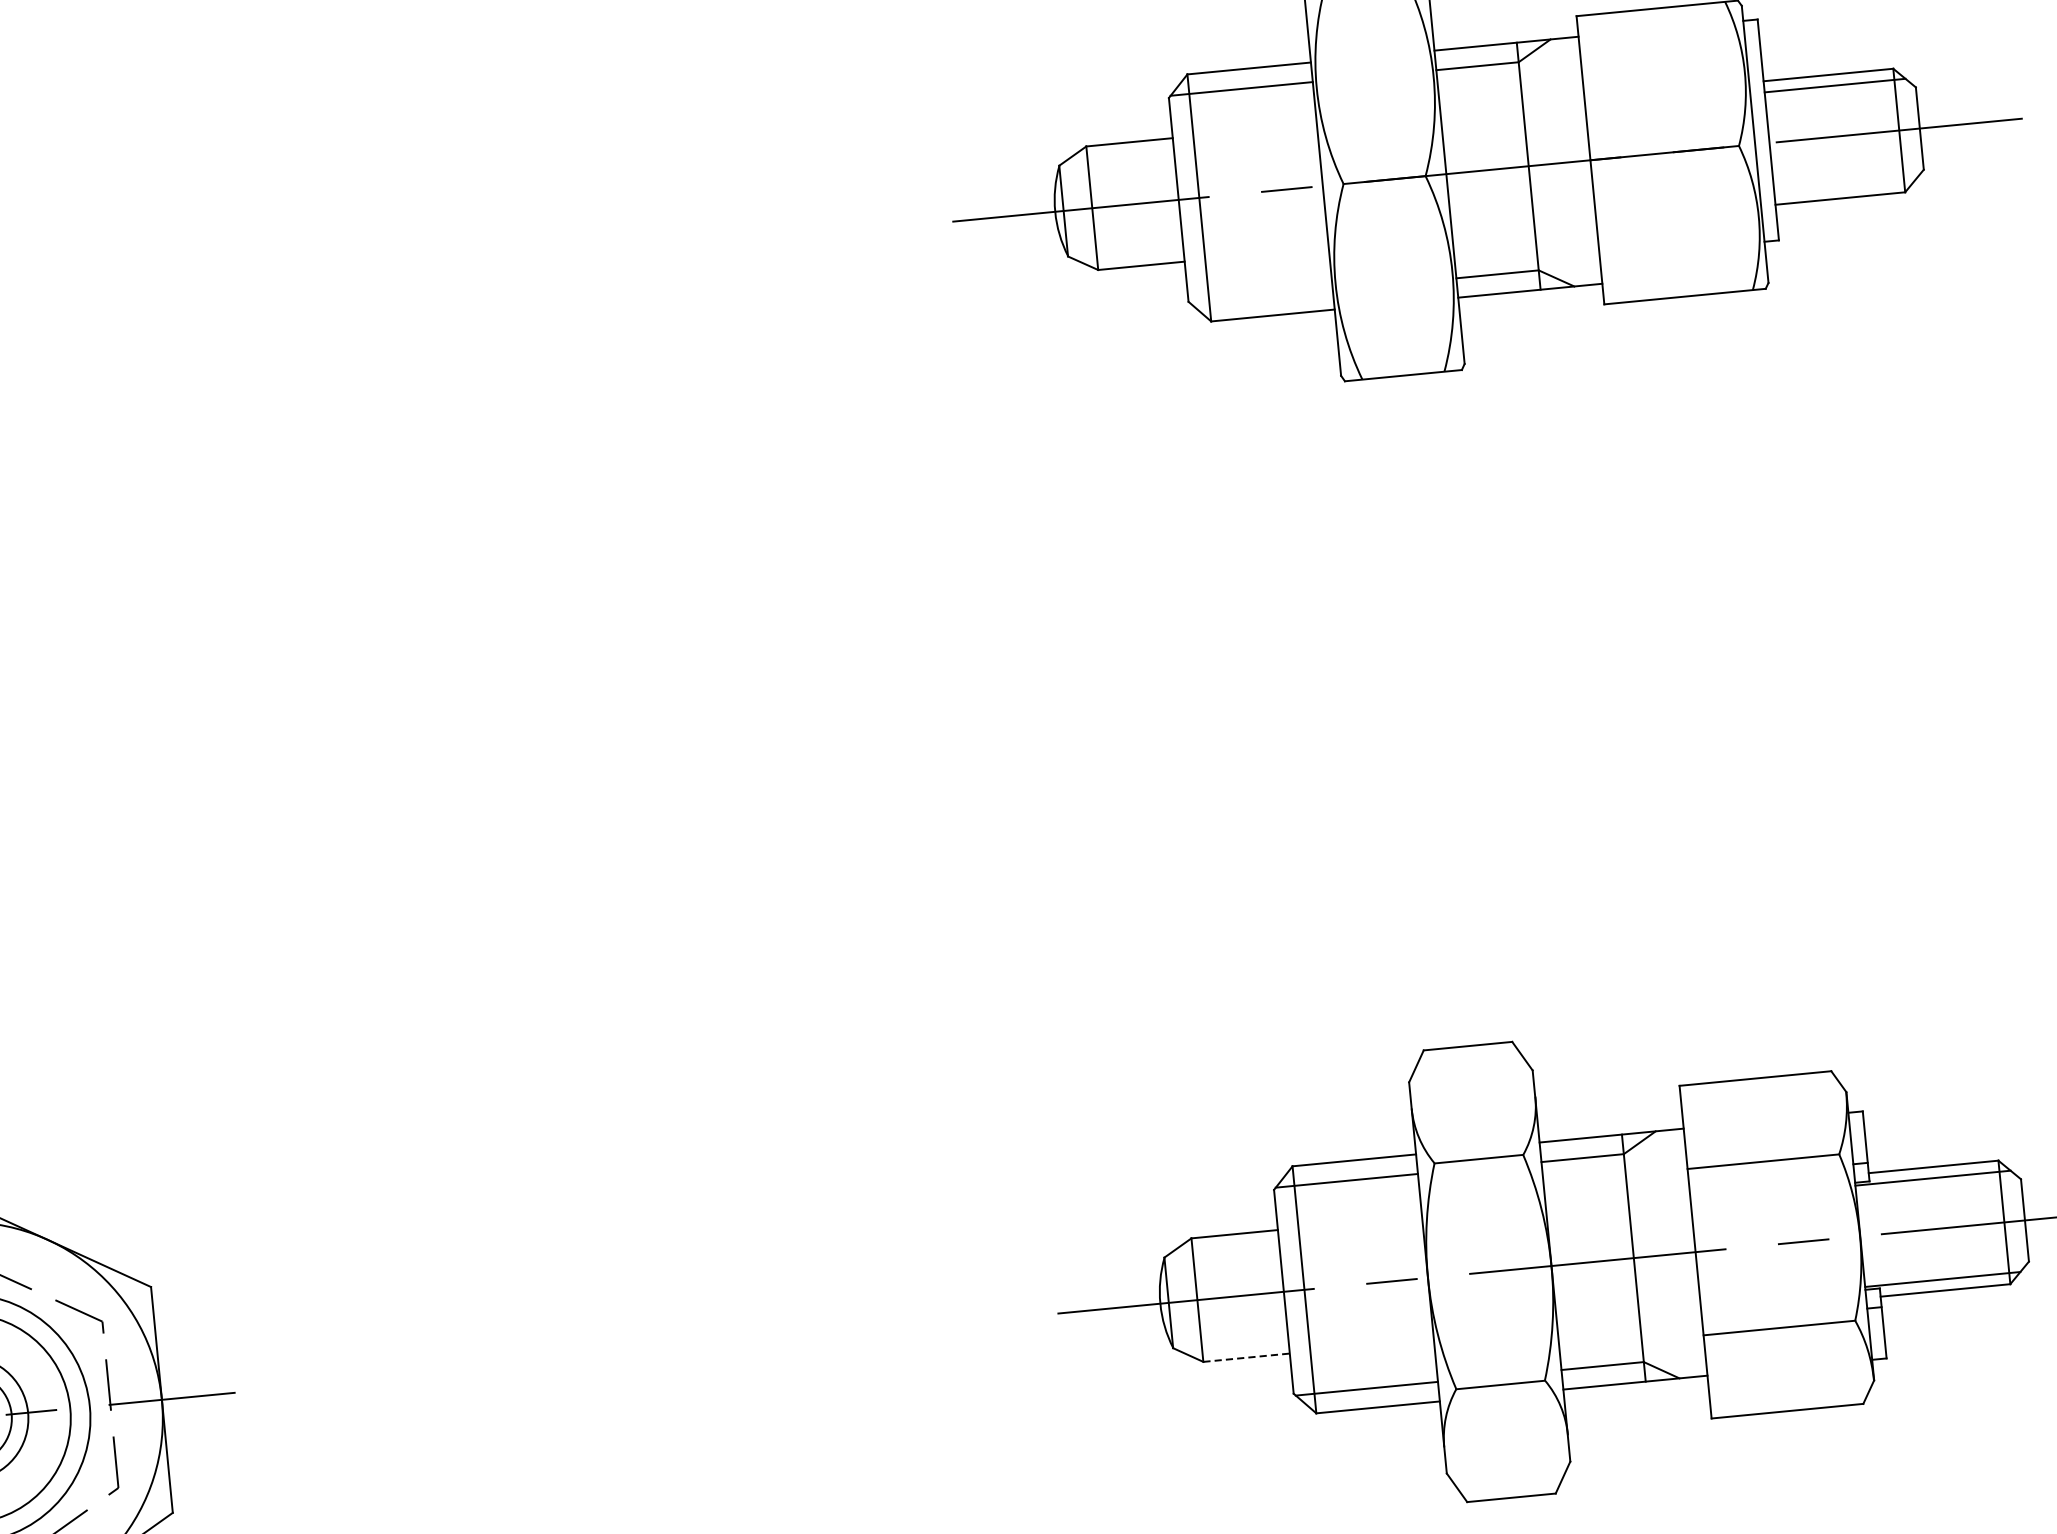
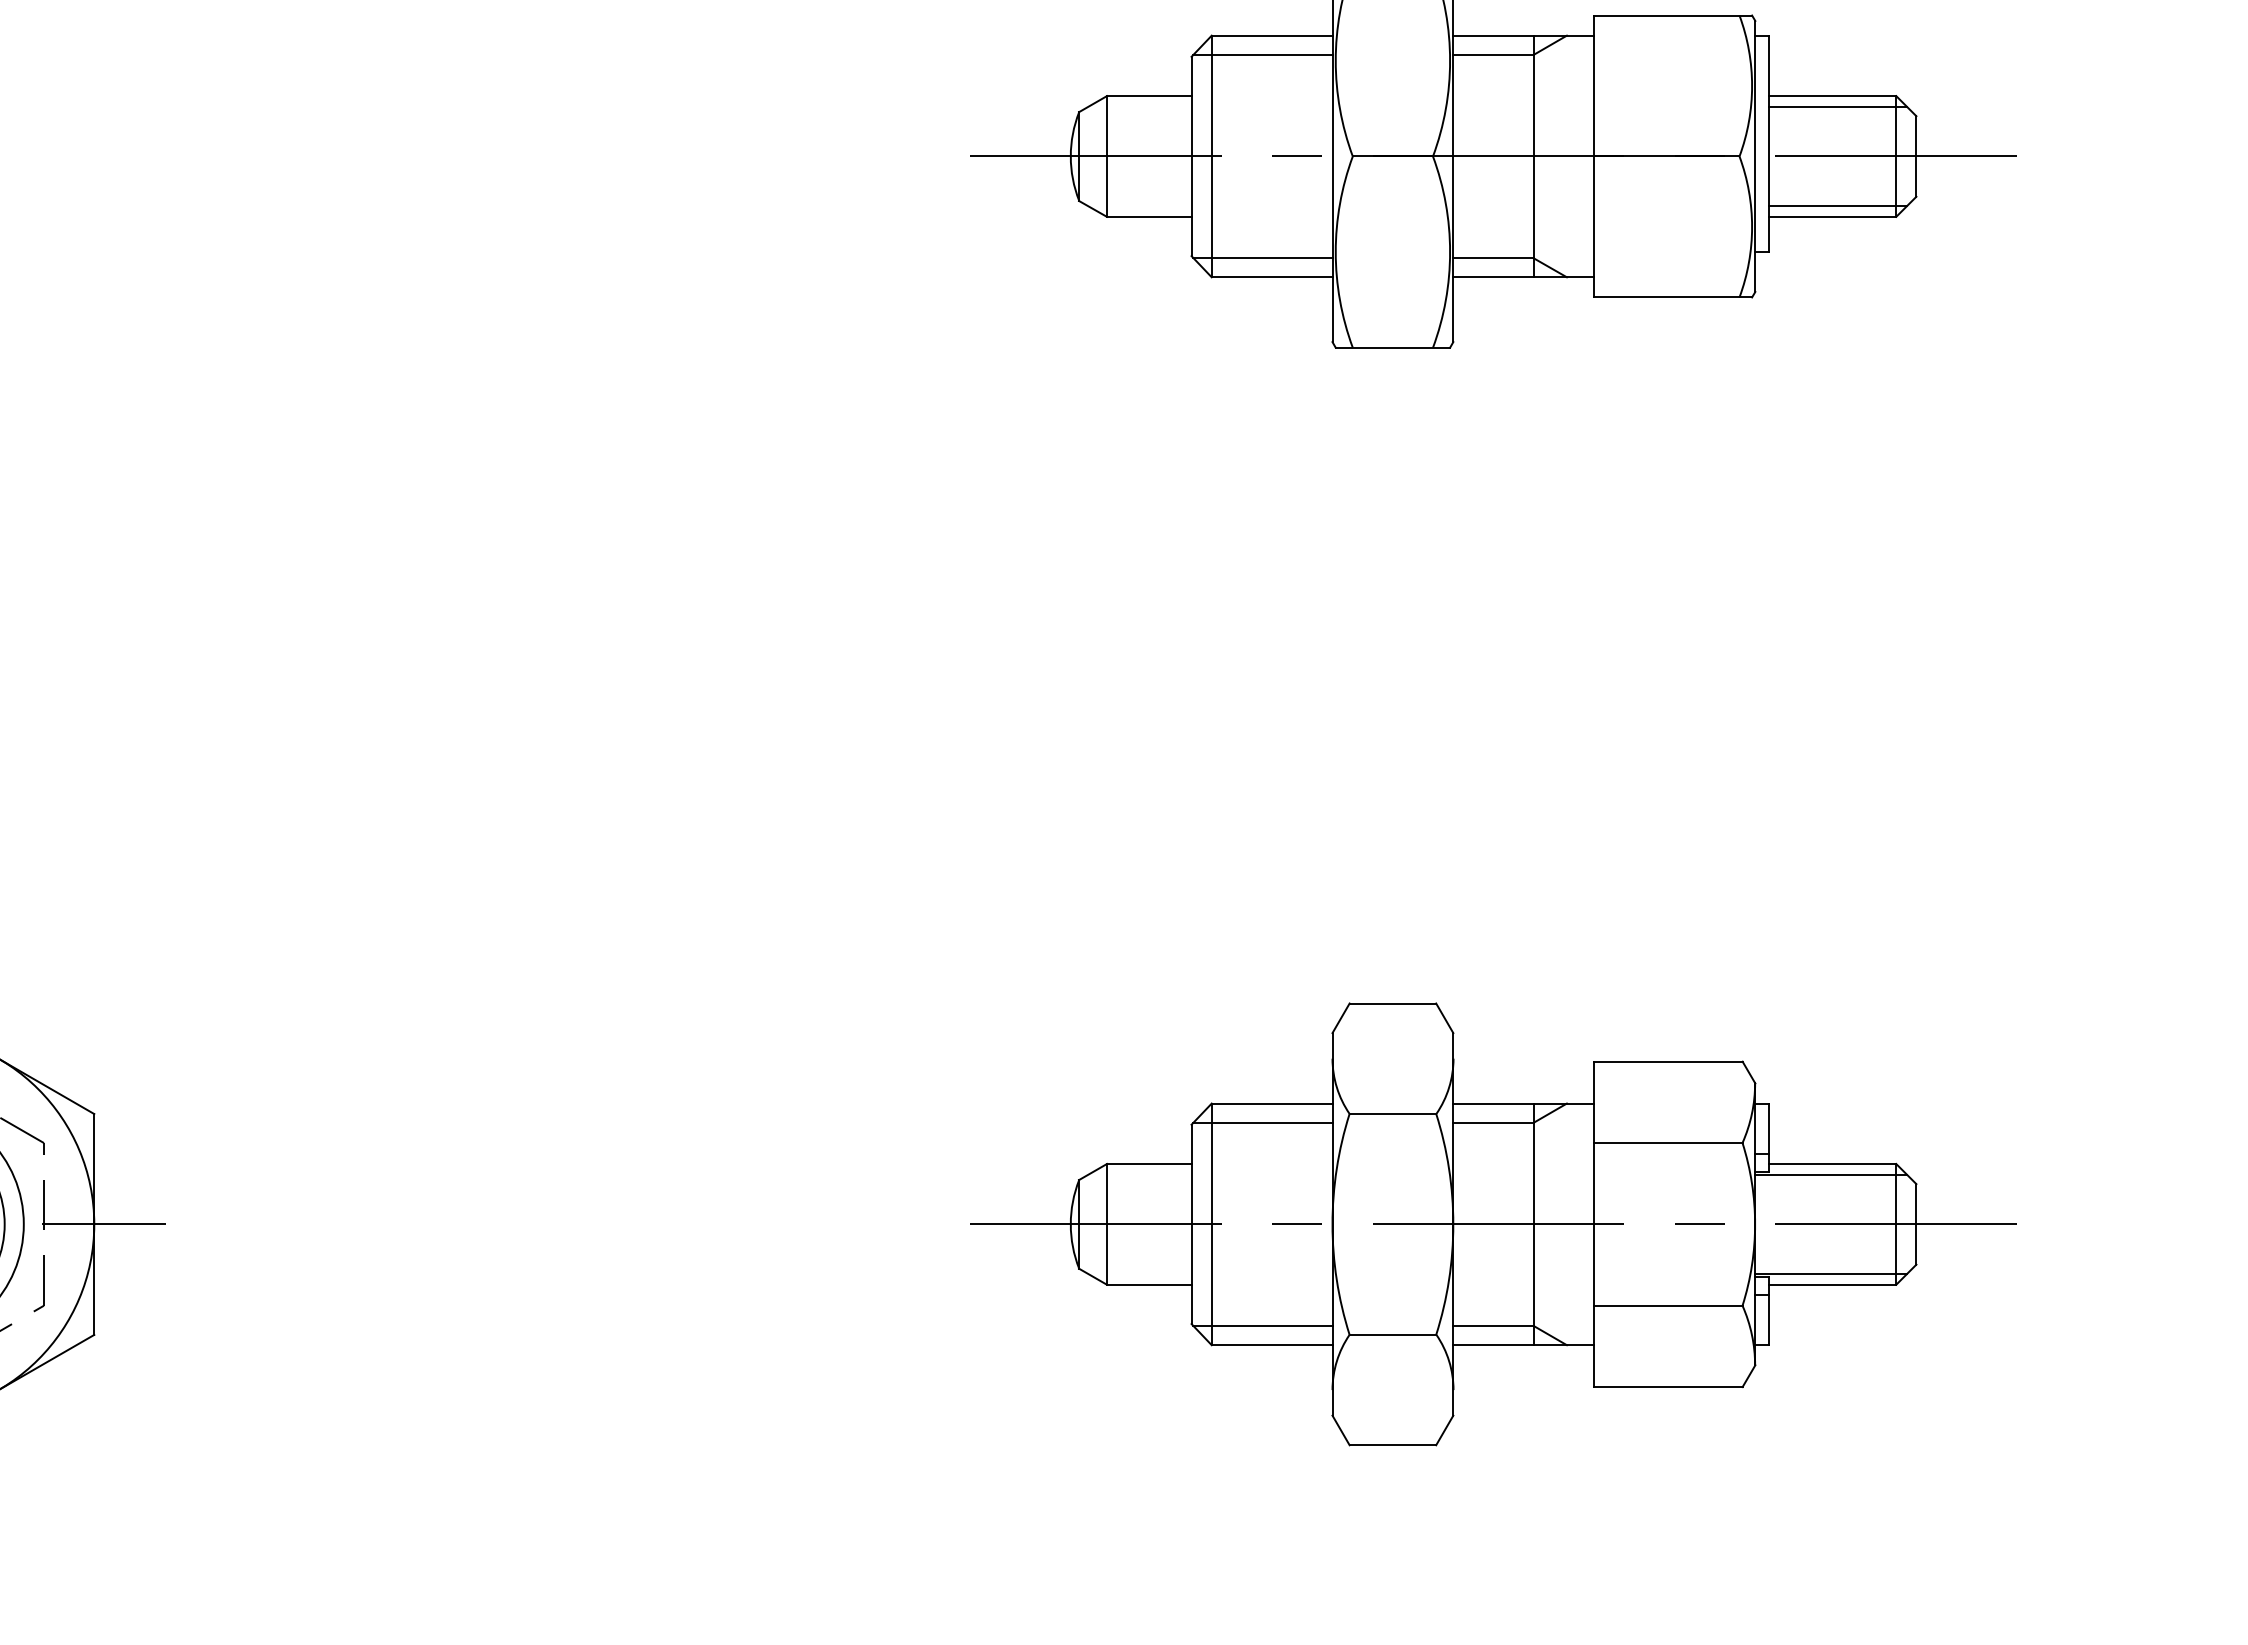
line: (1845, 187) -> (1838, 206), added
line: (1261, 297) -> (1262, 258), added
line: (1246, 1357) -> (1149, 1284), dashed -> solid

